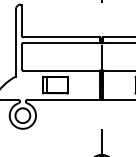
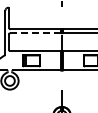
line: (63, 43) -> (36, 33), solid -> dashed

